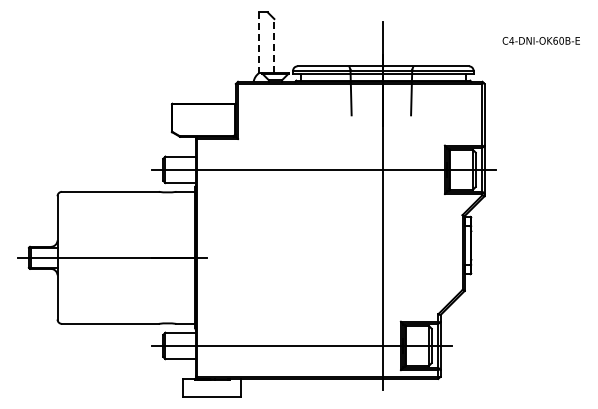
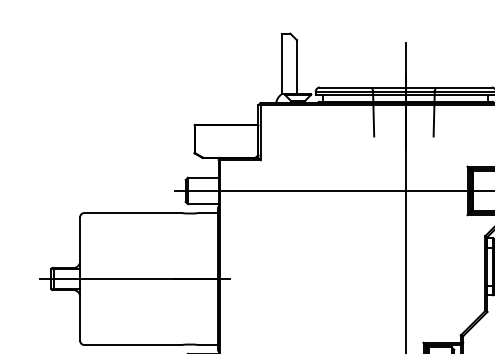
line: (258, 43) -> (281, 64), dashed -> solid
line: (274, 46) -> (297, 67), dashed -> solid

